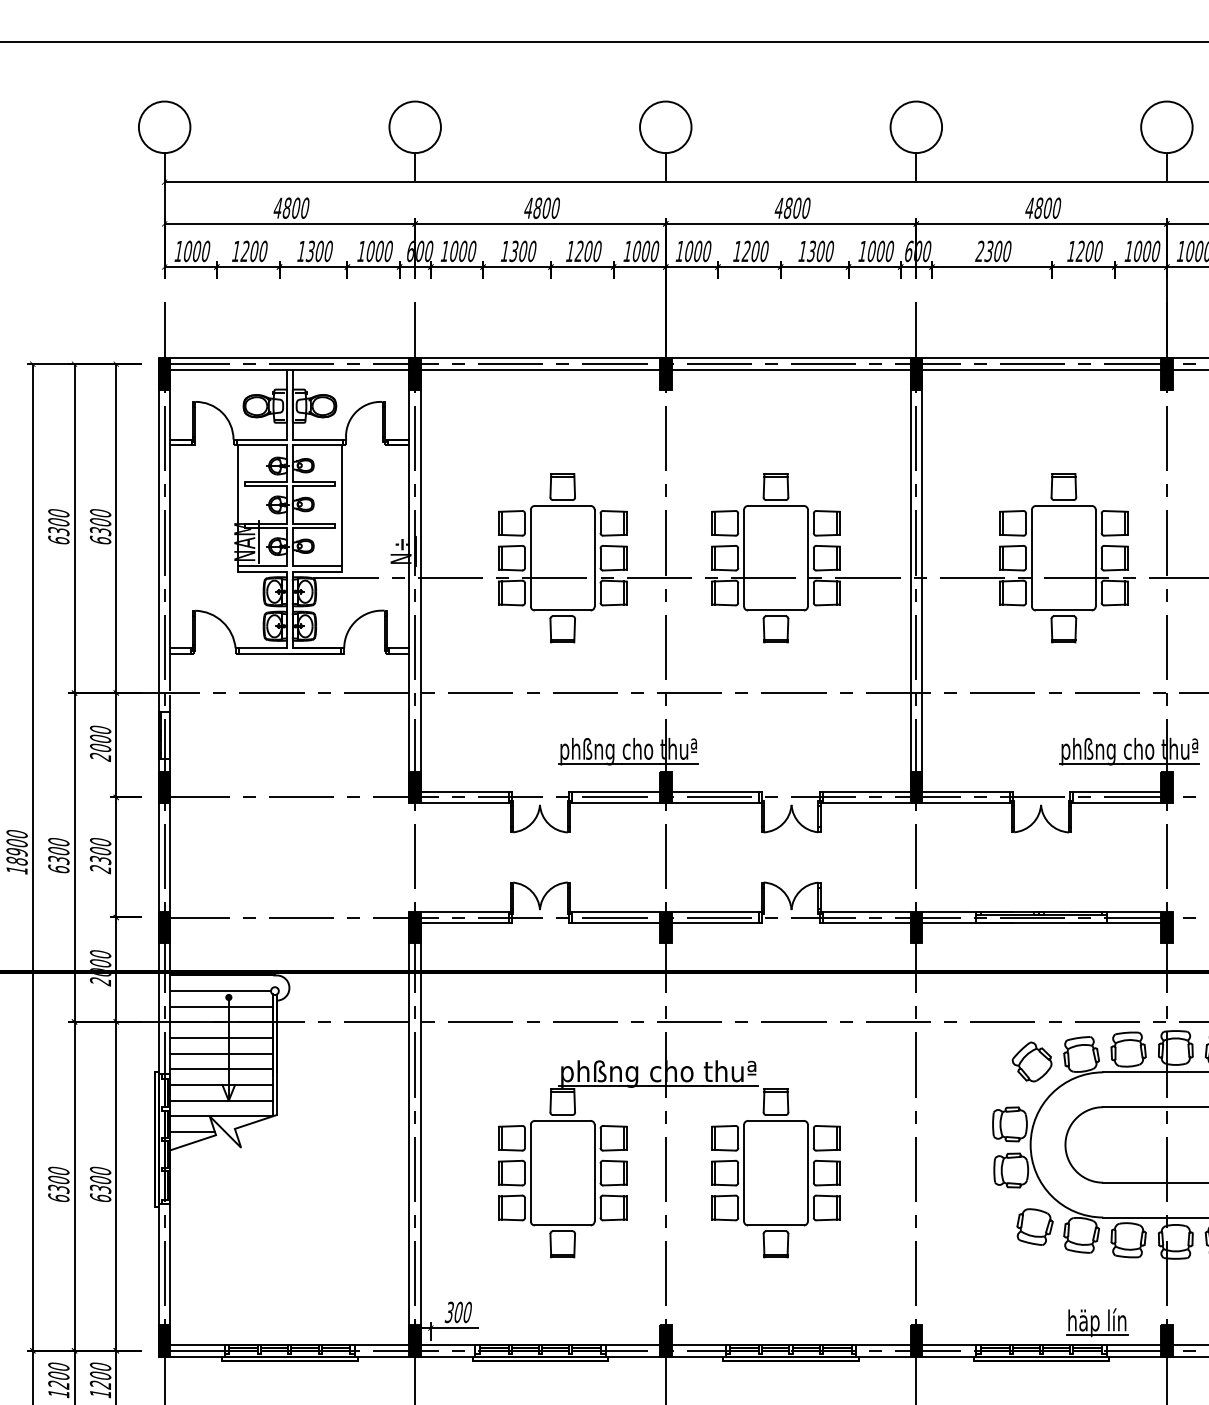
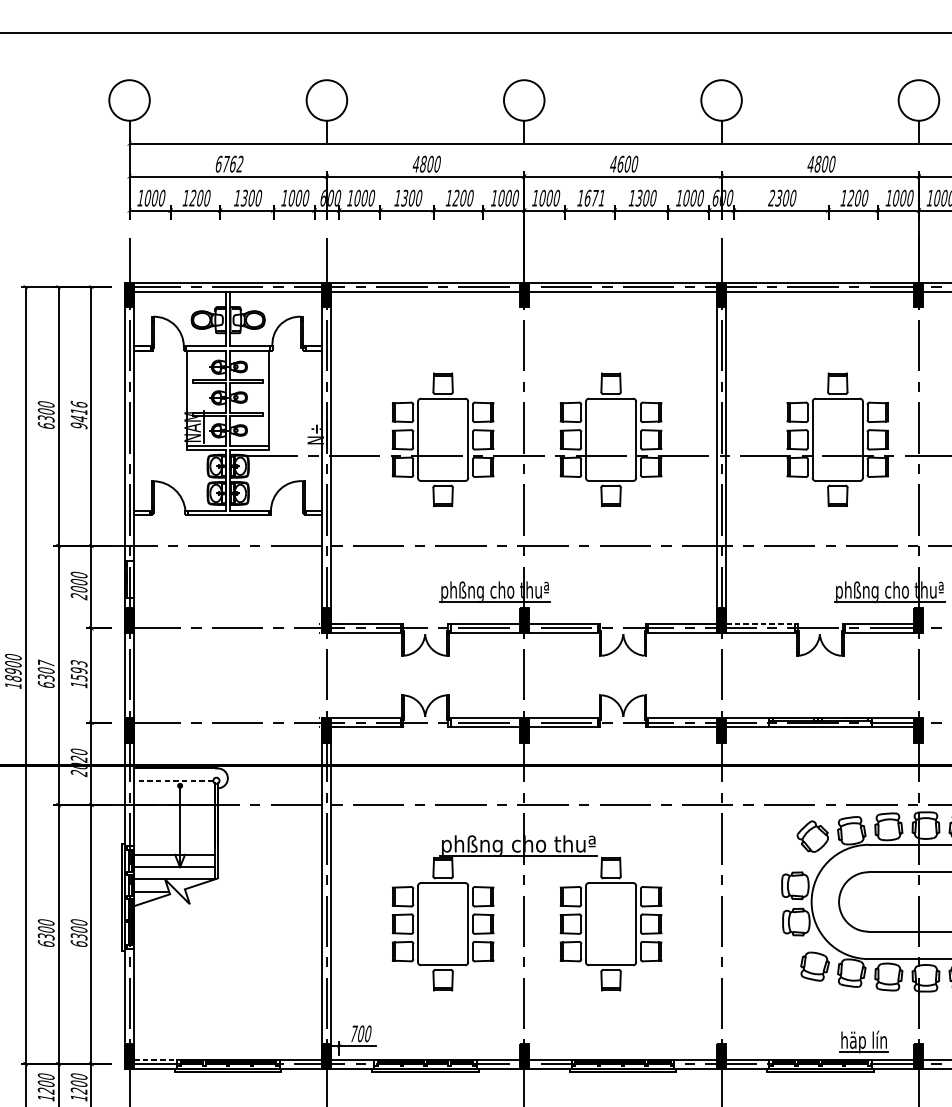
text: (291, 207) -> (229, 163), 4800 -> 6762
text: (787, 207) -> (620, 163), 4800 -> 4600
text: (754, 251) -> (594, 198), 1200 -> 1671
text: (100, 526) -> (79, 414), 6300 -> 9416
line: (967, 791) -> (761, 623), solid -> dashed
text: (58, 841) -> (45, 662), 6300 -> 6307
text: (100, 856) -> (79, 674), 2300 -> 1593
text: (100, 963) -> (79, 759), 2000 -> 2020
line: (220, 991) -> (173, 781), solid -> dashed
line: (221, 1006) -> (174, 792), removed
line: (221, 1038) -> (174, 818), removed
line: (221, 1053) -> (174, 829), removed
line: (221, 1069) -> (174, 842), removed
text: (449, 1312) -> (353, 1033), 300 -> 700
line: (198, 1345) -> (156, 1059), solid -> dashed

